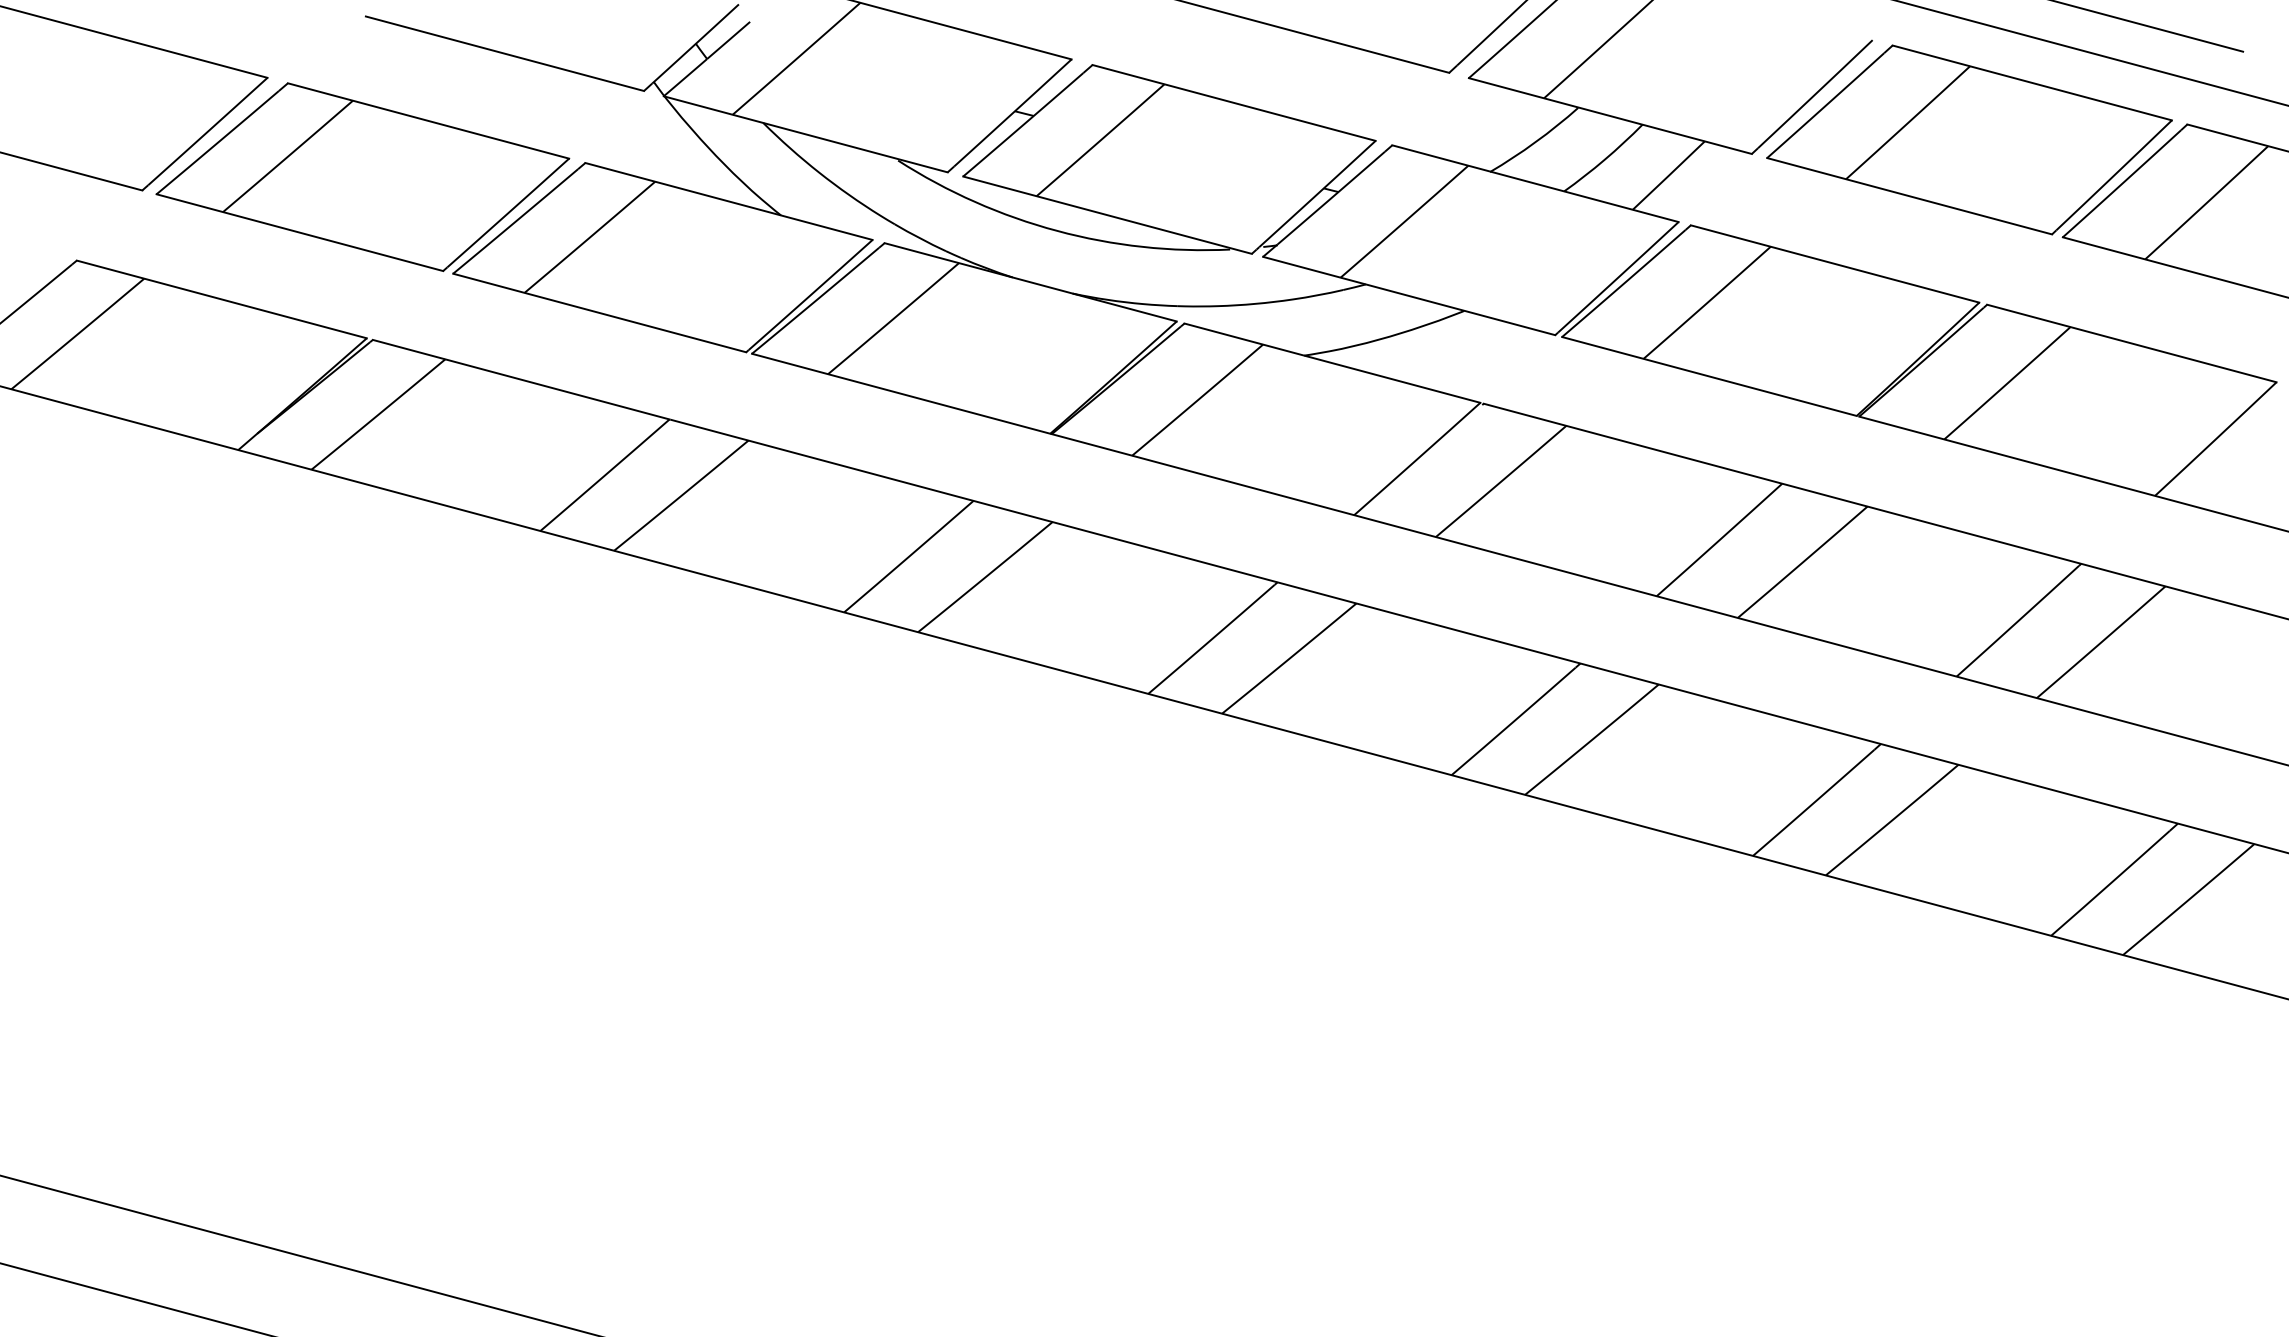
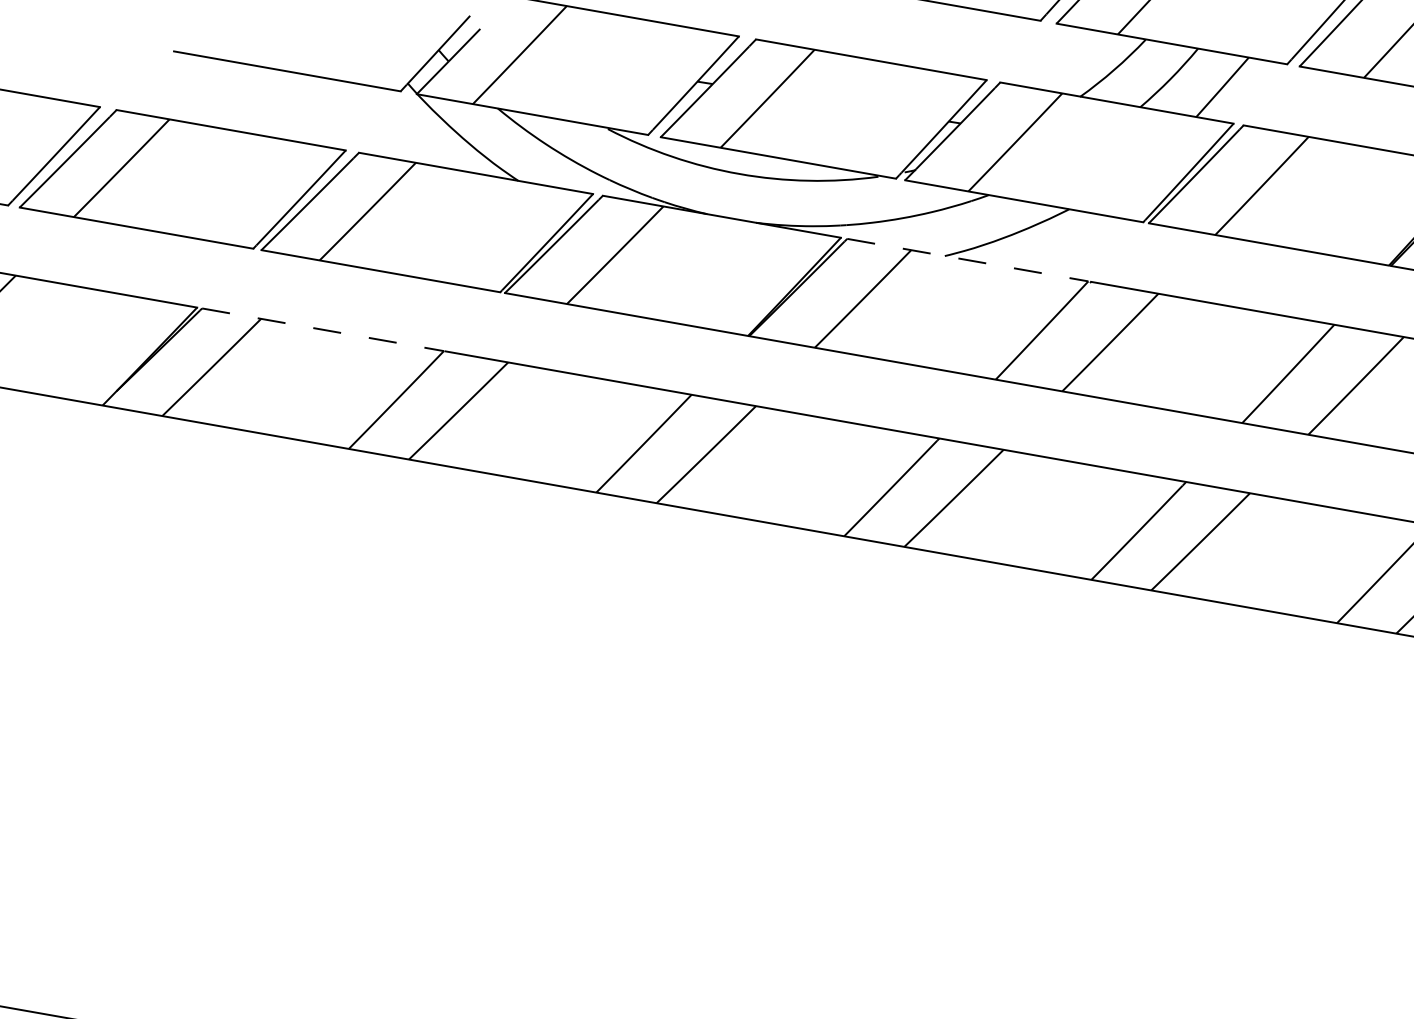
line: (1332, 363) -> (967, 260), solid -> dashed
line: (521, 379) -> (323, 329), solid -> dashed

